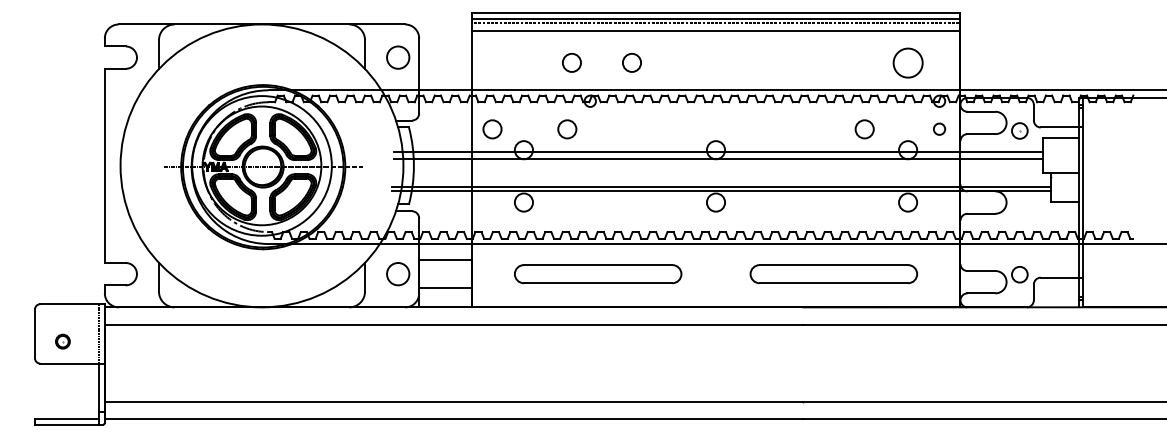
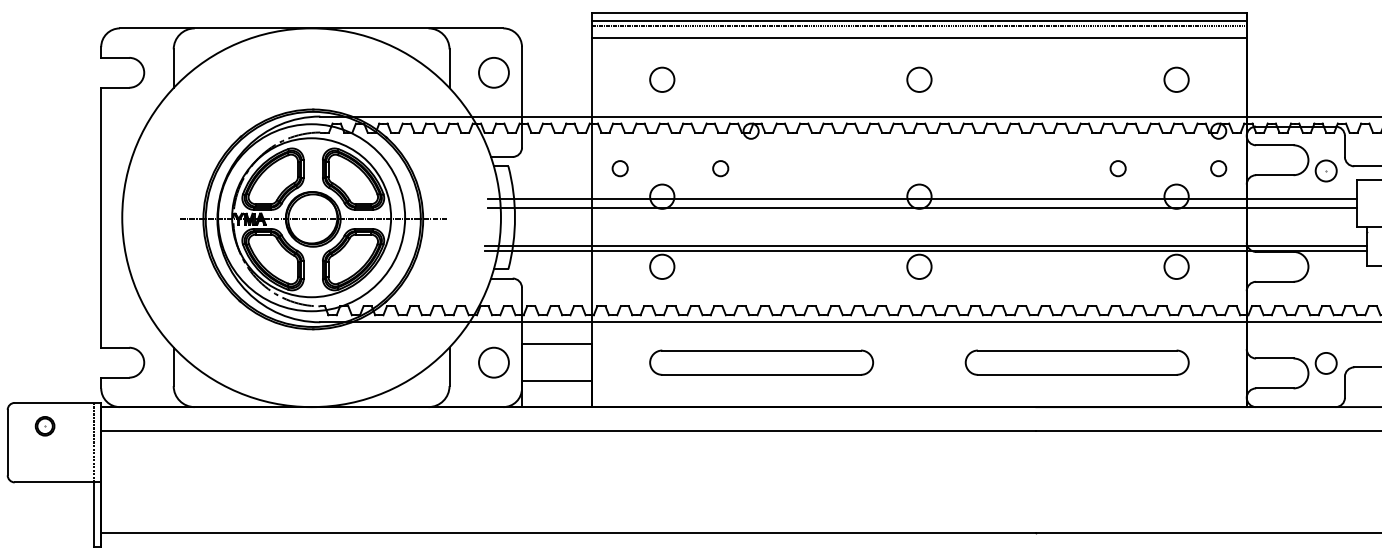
circle: (571, 62) -> (661, 79), moved
circle: (631, 62) -> (918, 79), moved
circle: (907, 62) -> (1175, 79), size x0.62
circle: (492, 128) -> (620, 167), size x0.62
circle: (567, 128) -> (720, 167), size x0.62
circle: (863, 128) -> (1116, 167), size x0.62
part: (62, 341) -> (44, 426), moved

